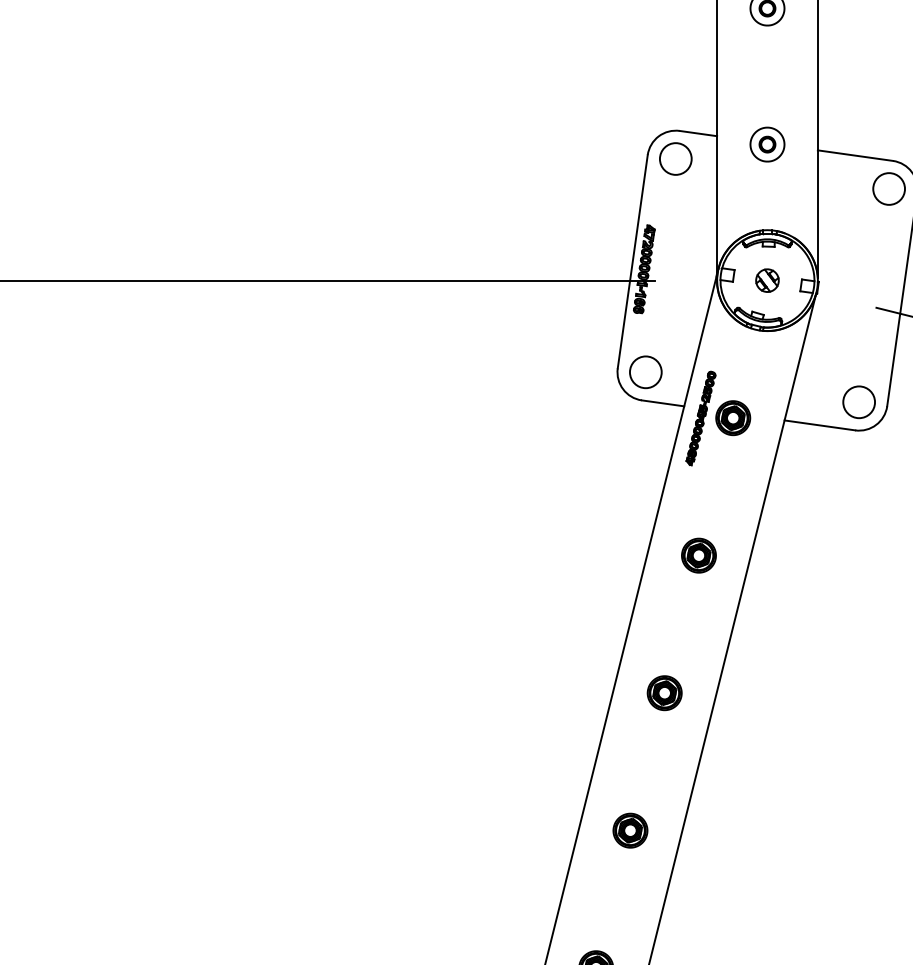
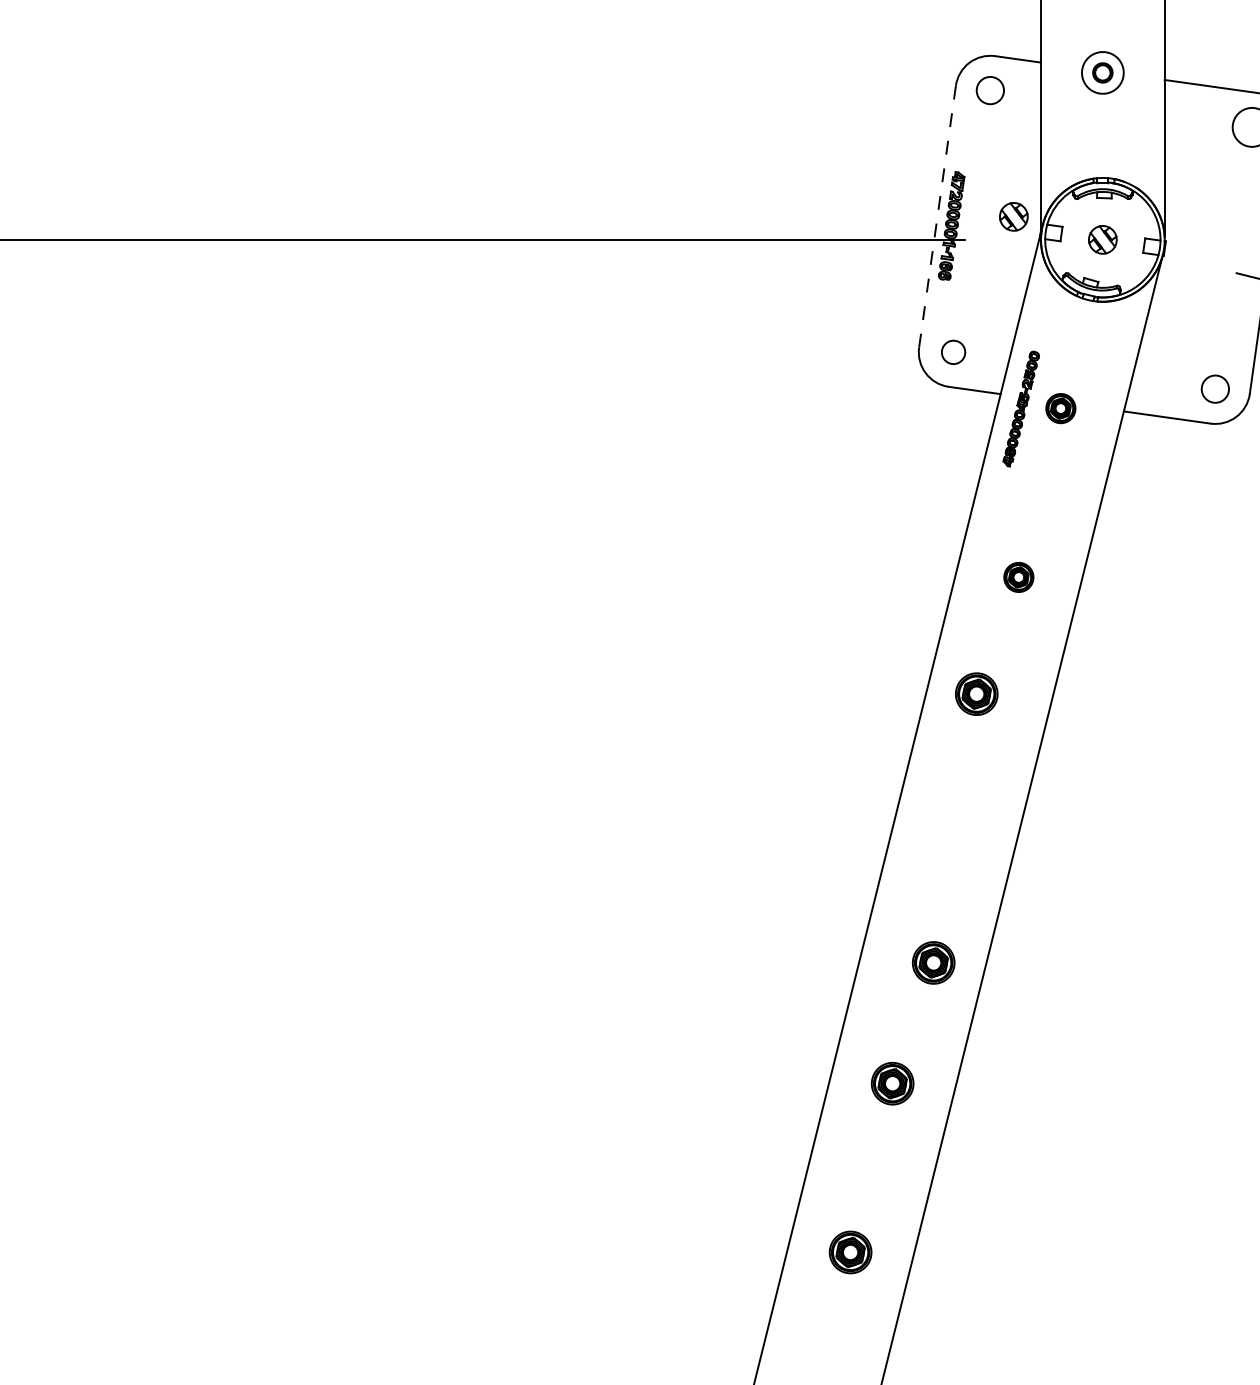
circle: (675, 158) -> (989, 90), size x0.7
part: (694, 261) -> (1013, 216), added
line: (632, 262) -> (937, 217), solid -> dashed
circle: (645, 371) -> (953, 351), size x0.6
circle: (858, 401) -> (1214, 388), size x0.7
part: (732, 418) -> (1060, 408), size x0.7
part: (698, 555) -> (1018, 577), size x0.7
part: (664, 692) -> (976, 693), moved
part: (630, 830) -> (933, 962), moved

